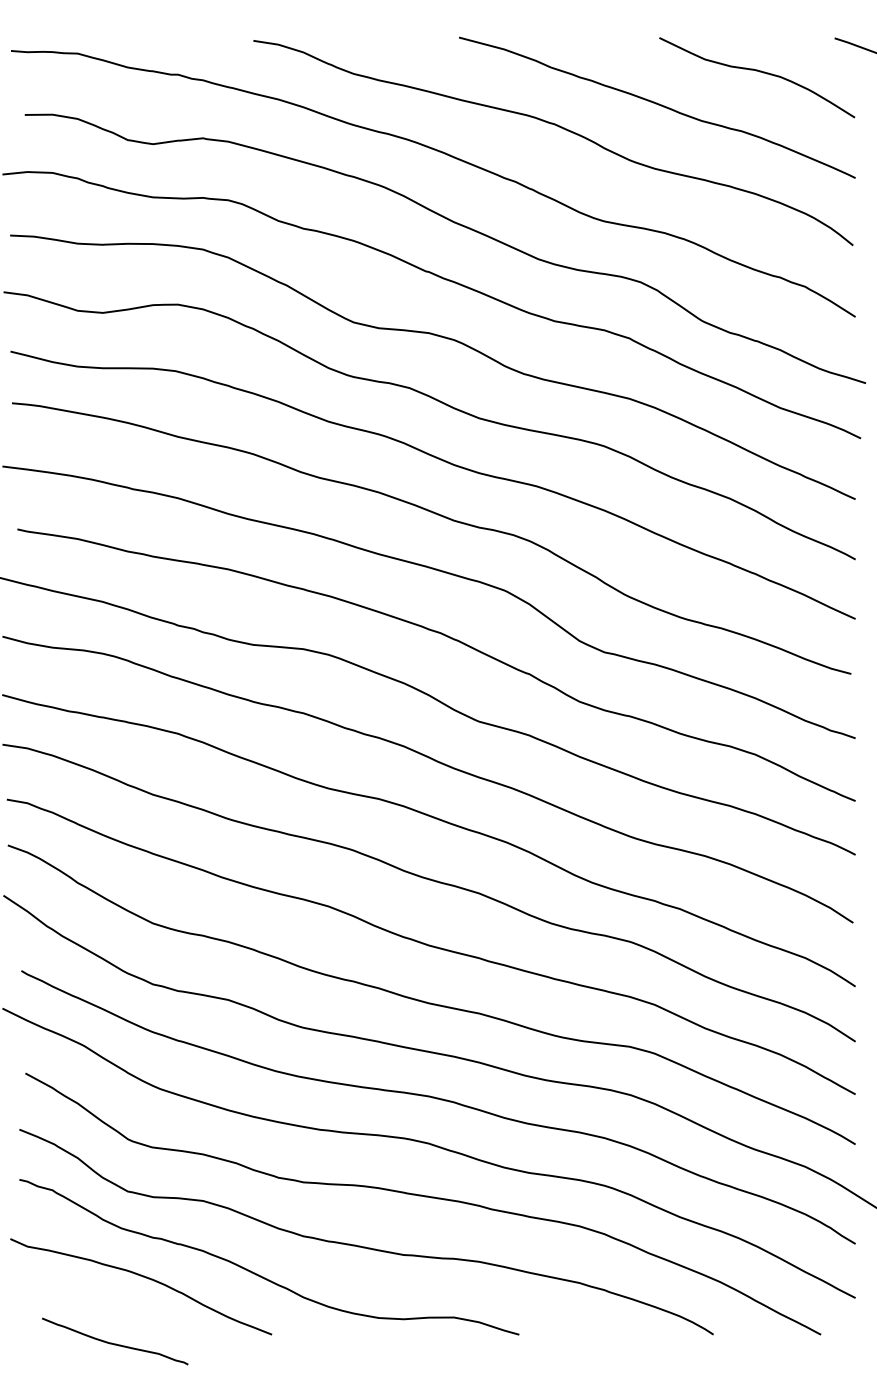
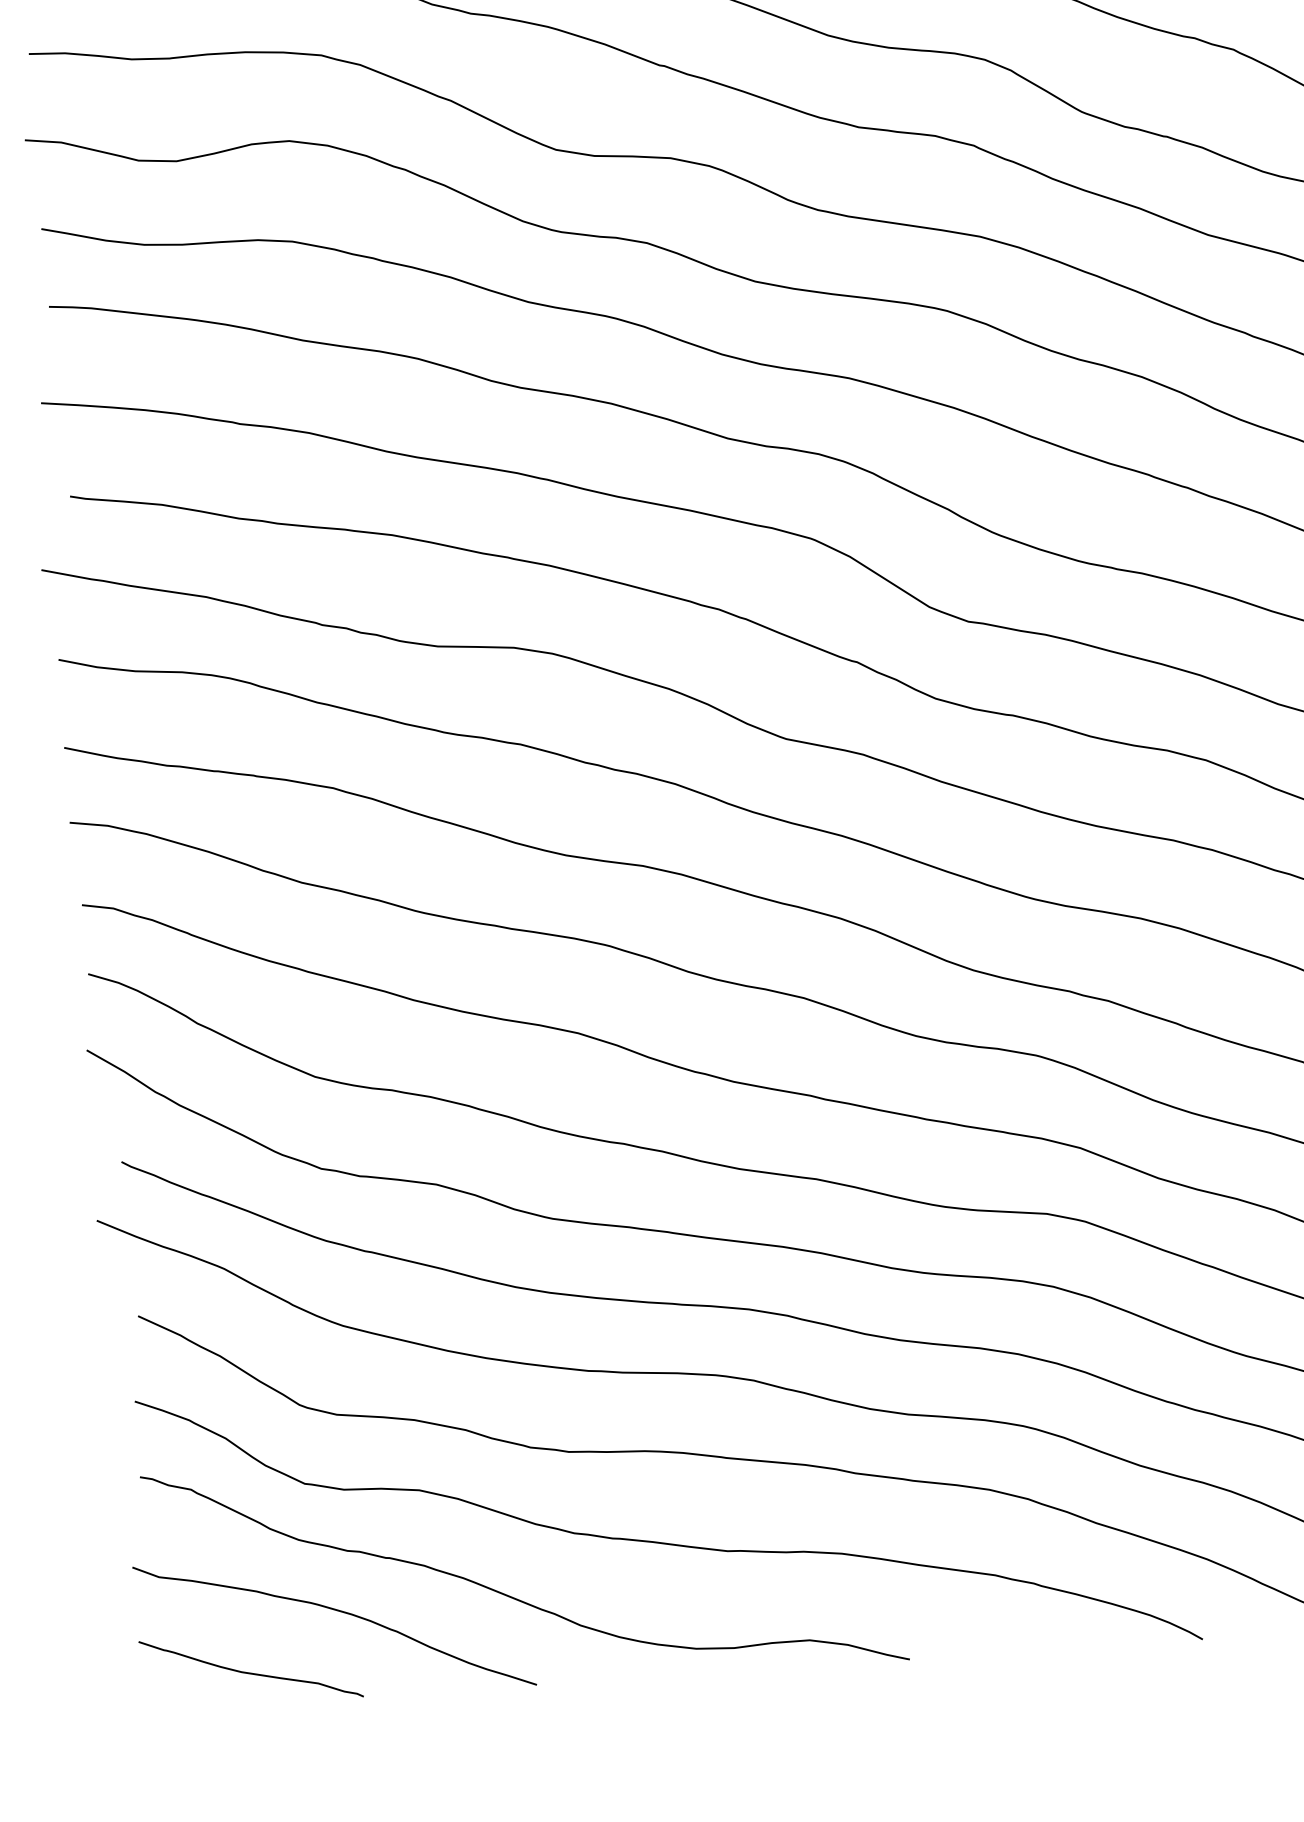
curve: (115, 1343) -> (251, 1672), moved

